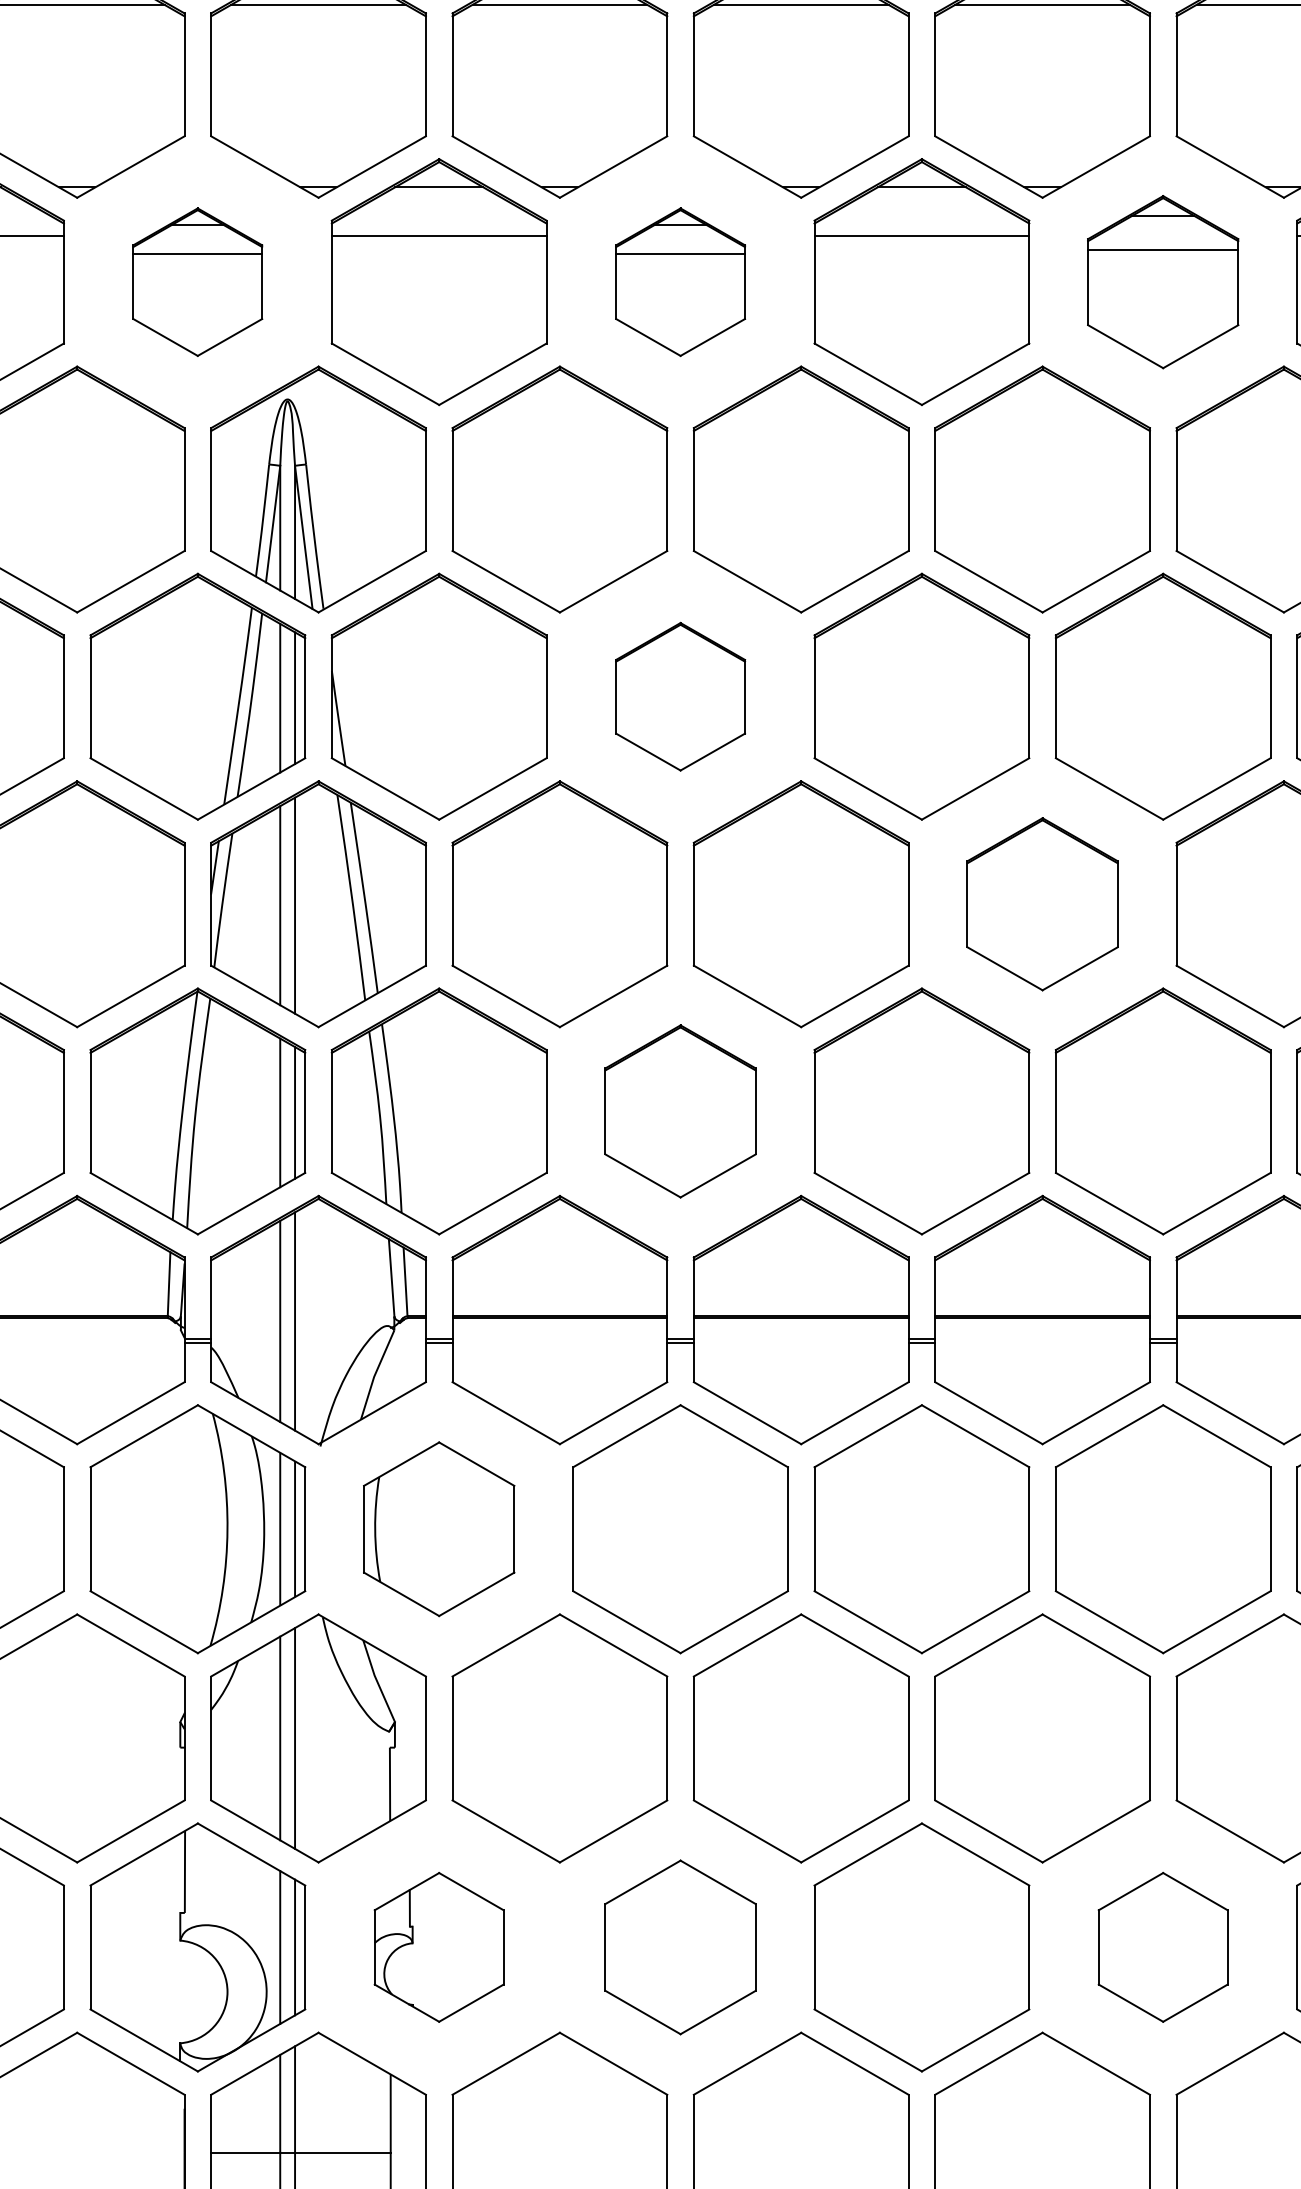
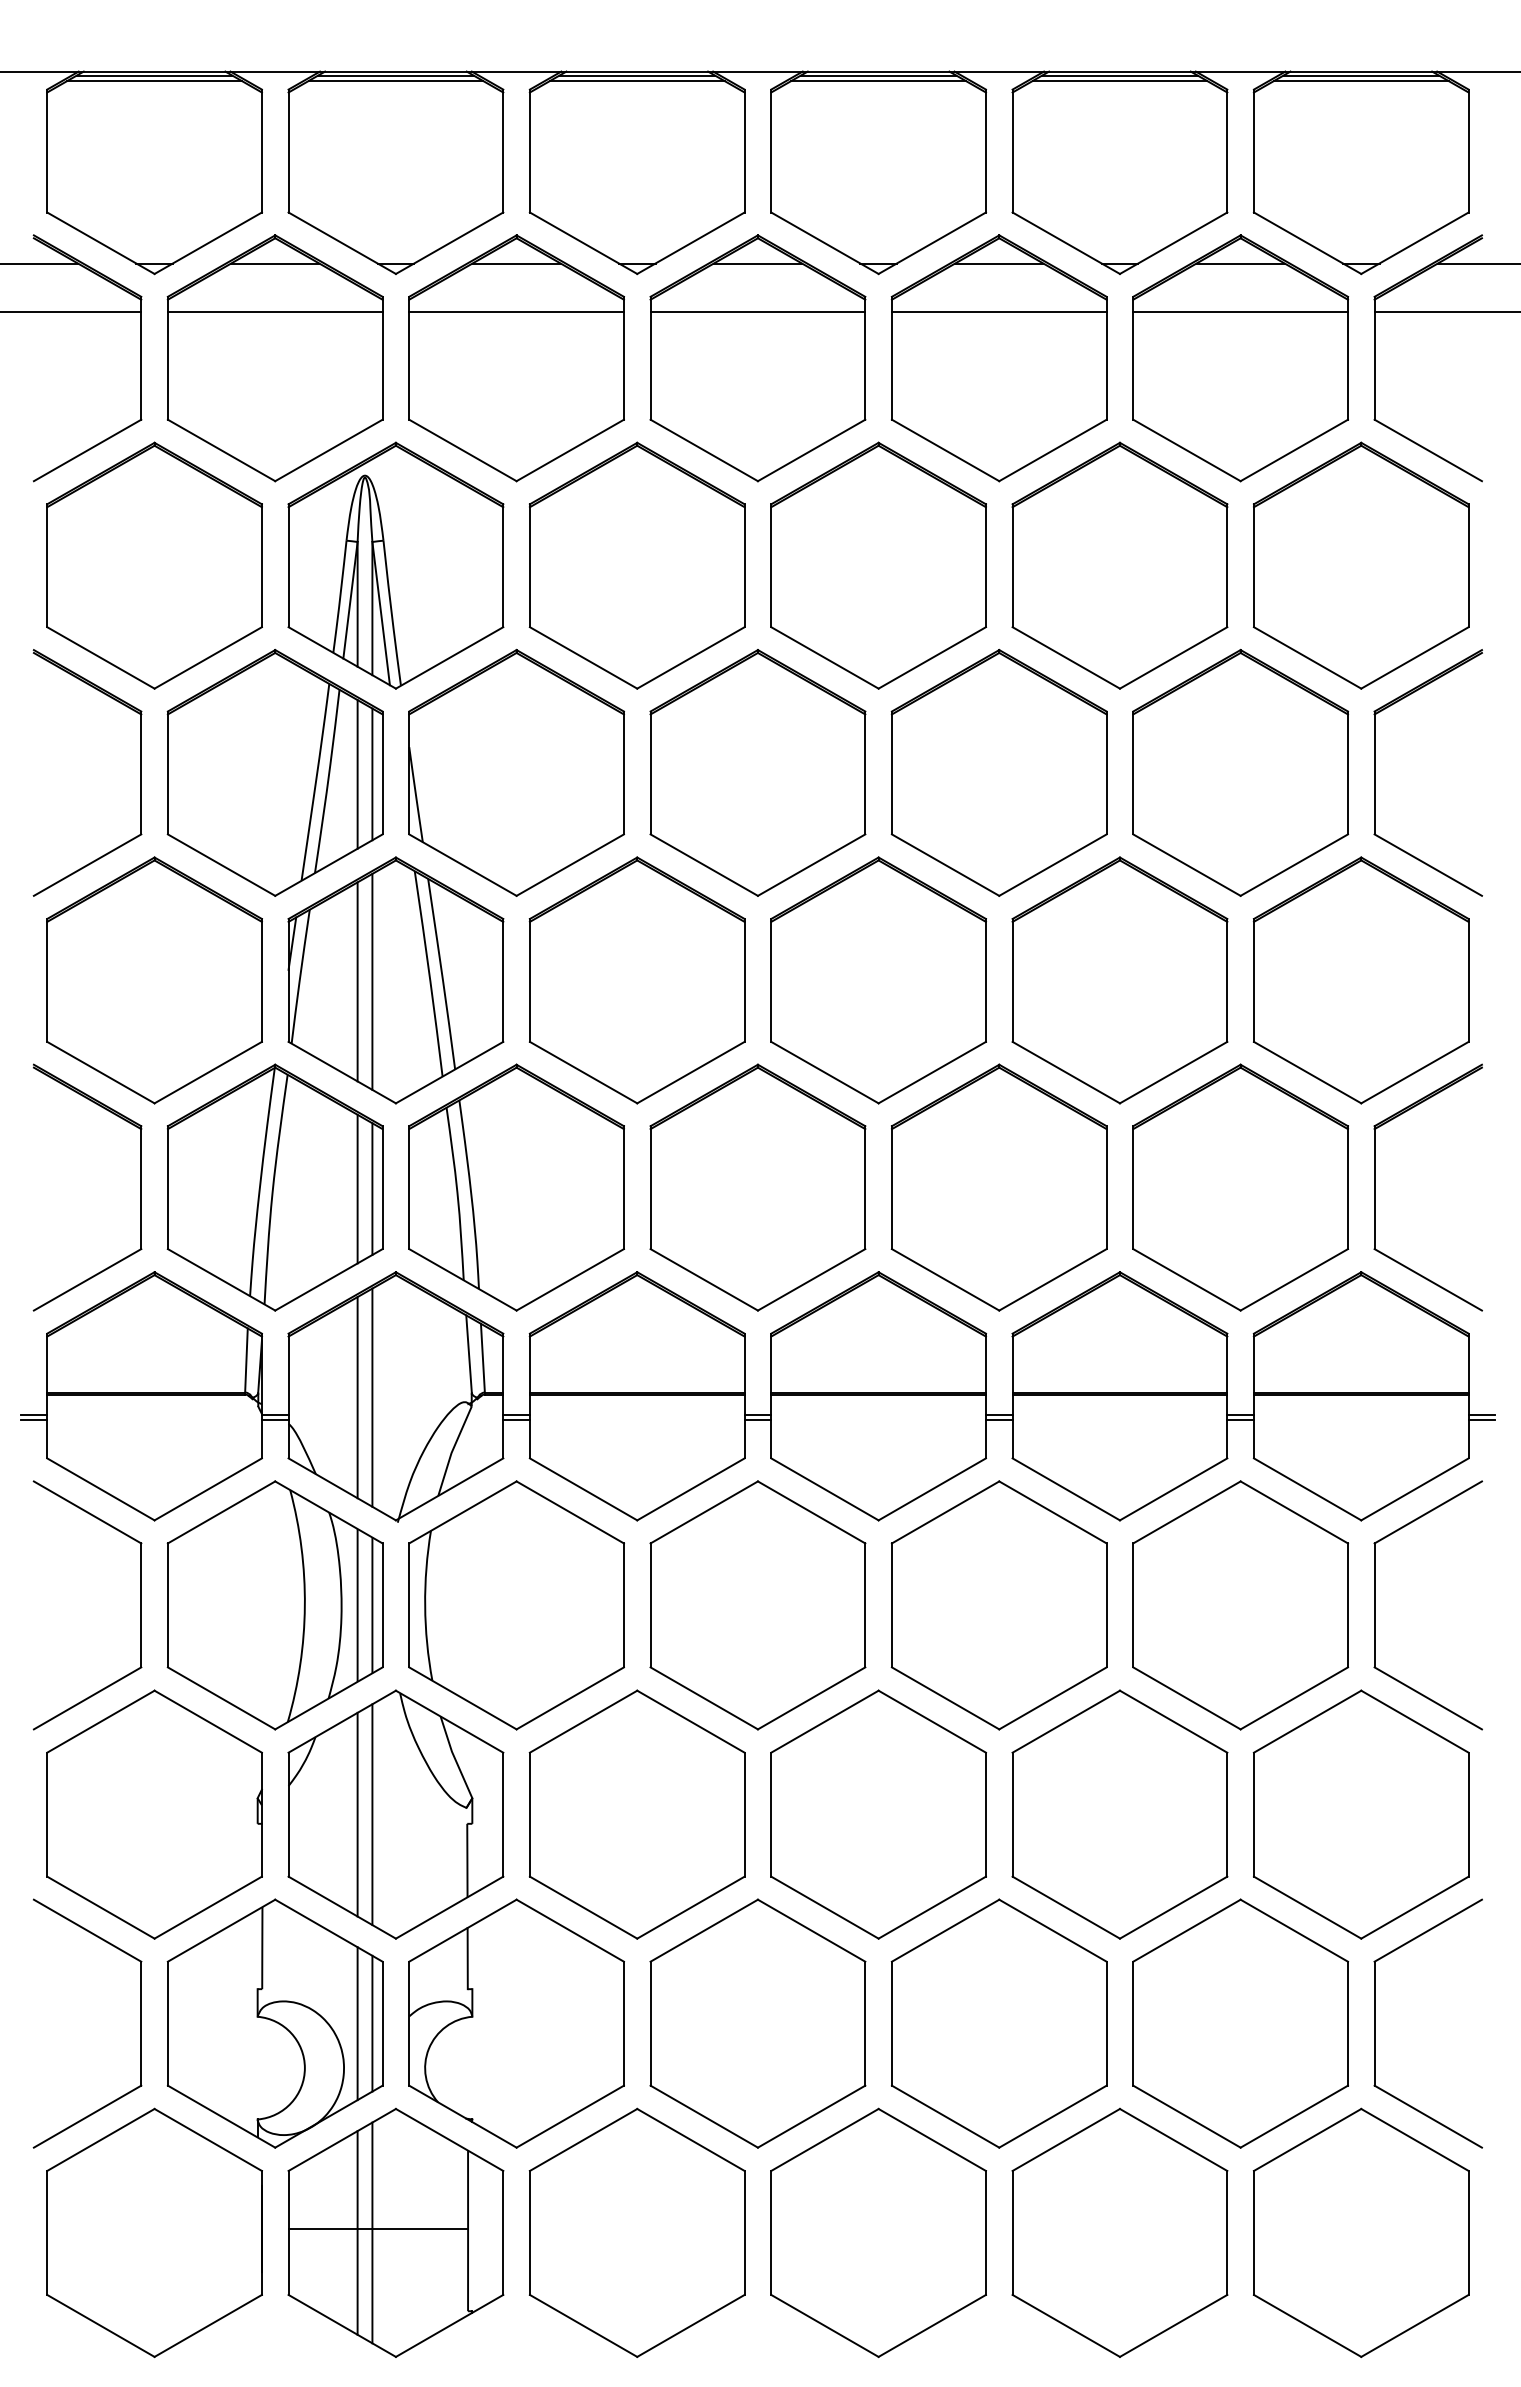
part: (197, 282) -> (274, 358), size x1.67
part: (680, 282) -> (757, 358), size x1.67
part: (1163, 282) -> (1240, 358), size x1.43
part: (680, 696) -> (757, 772), size x1.67
part: (1042, 904) -> (1119, 980), size x1.43
part: (680, 1111) -> (757, 1187), size x1.43
part: (439, 1529) -> (516, 1605), size x1.43
part: (439, 1947) -> (516, 2023), size x1.67
part: (680, 1947) -> (757, 2023), size x1.43
part: (1163, 1947) -> (1240, 2023), size x1.67

